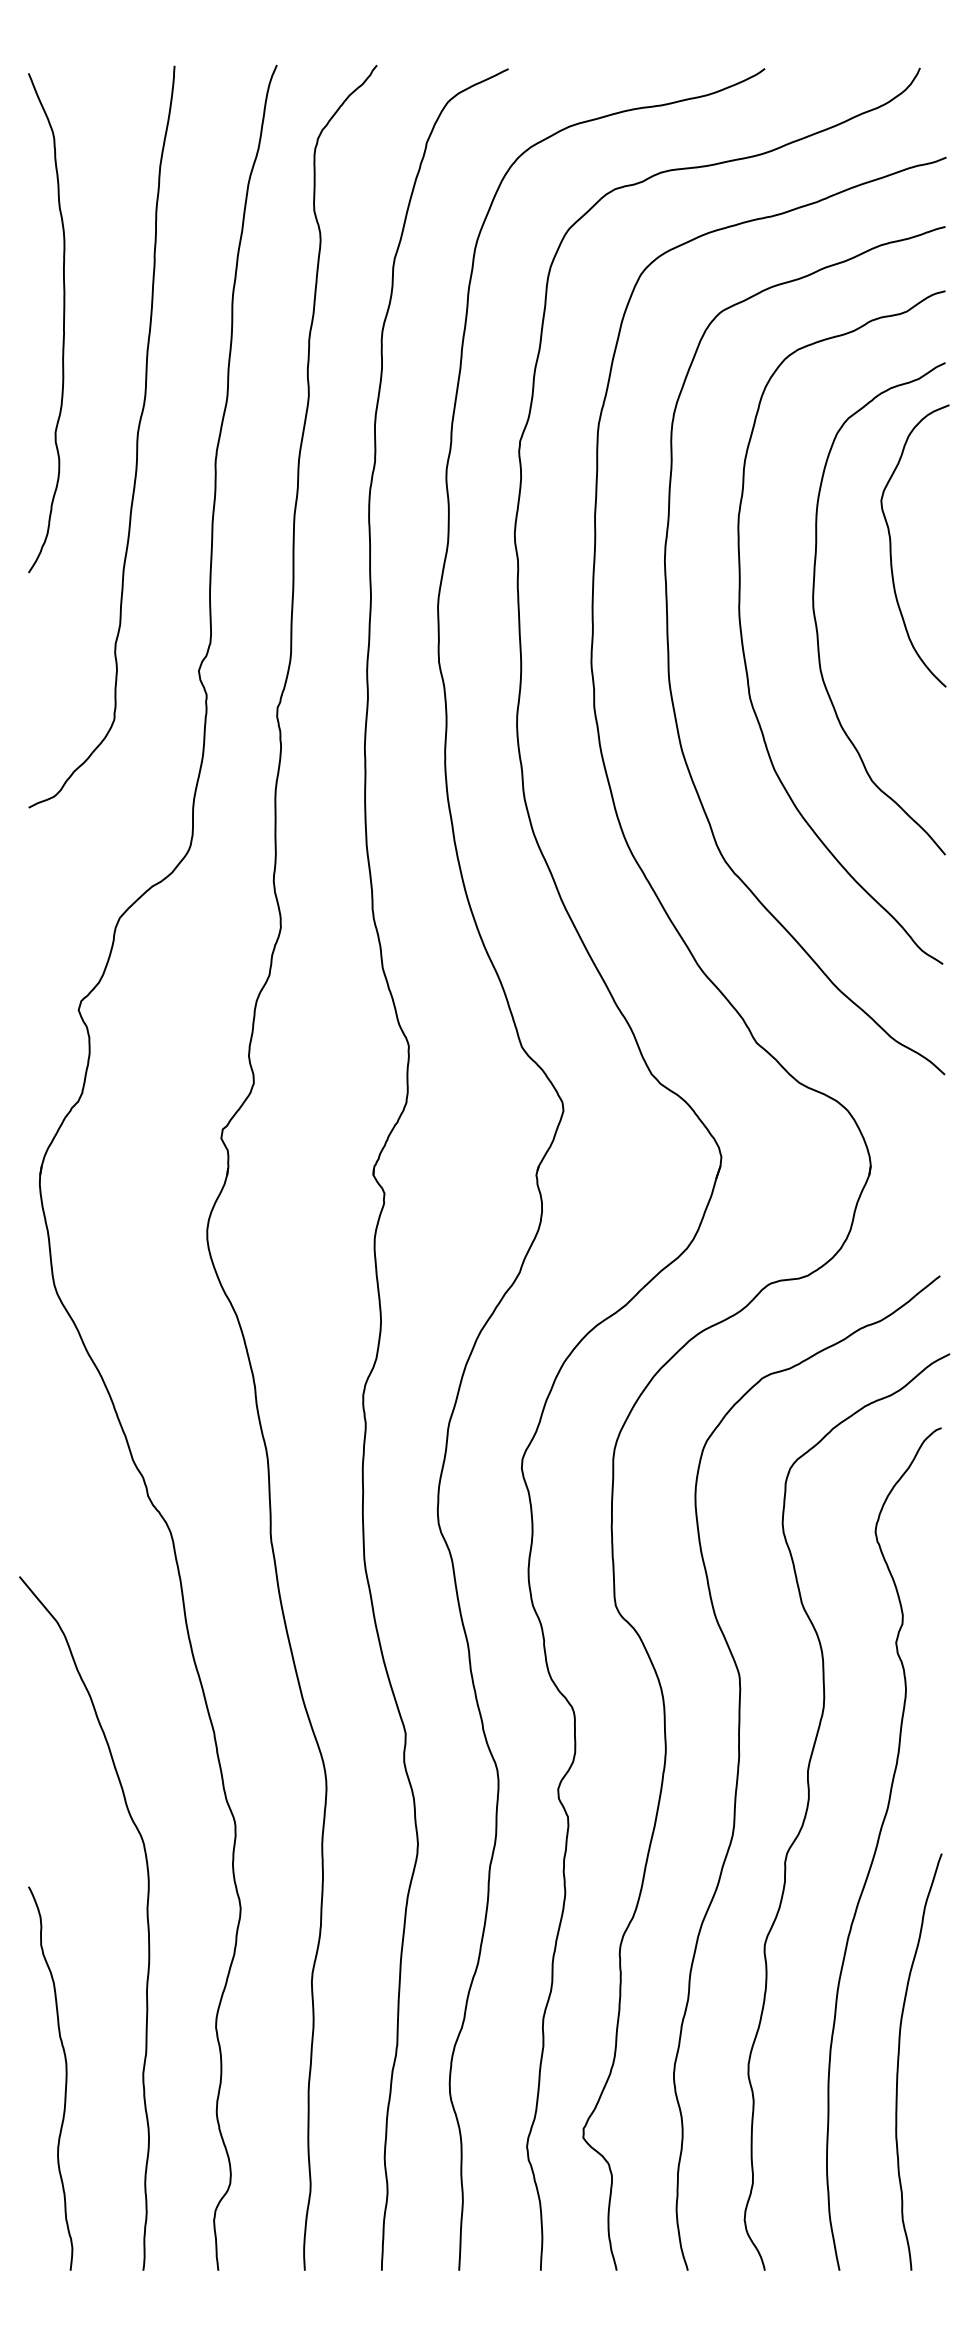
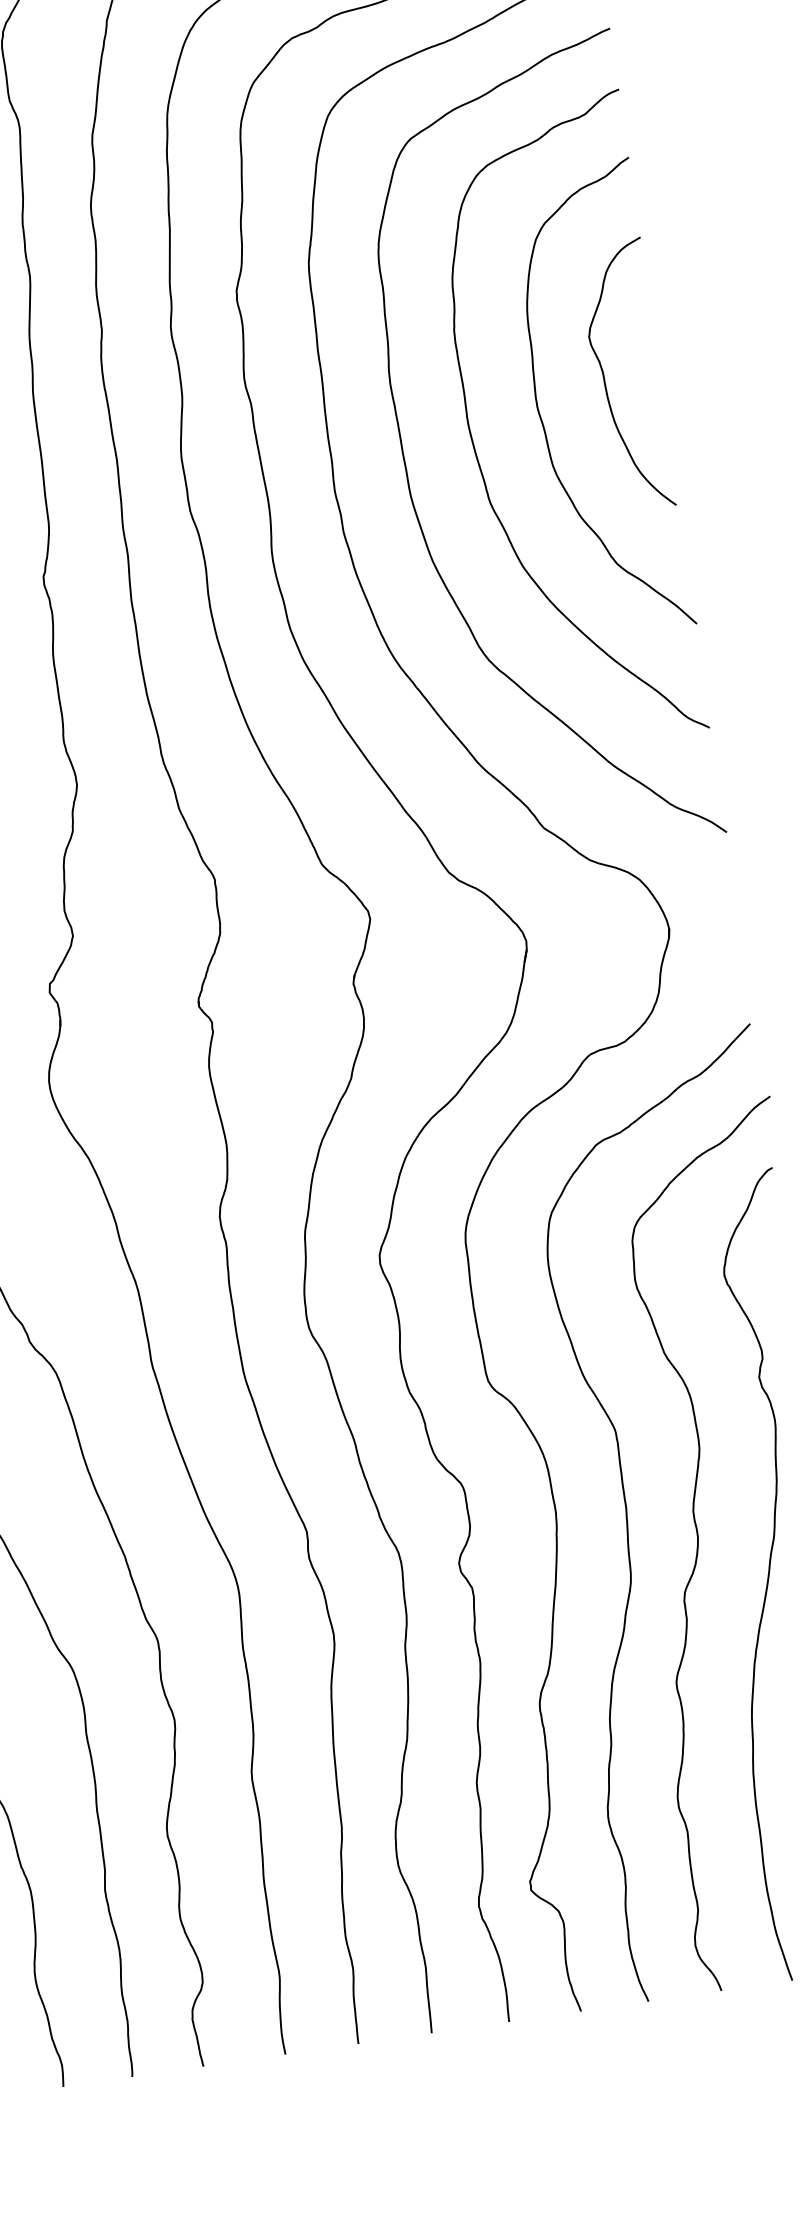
curve: (891, 545) -> (605, 378), moved

